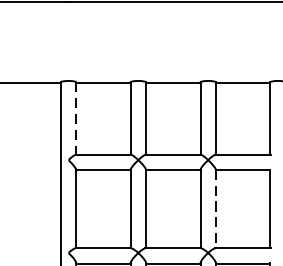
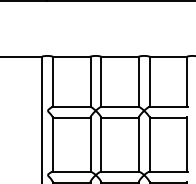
line: (75, 119) -> (52, 82), dashed -> solid
line: (215, 210) -> (149, 145), dashed -> solid

